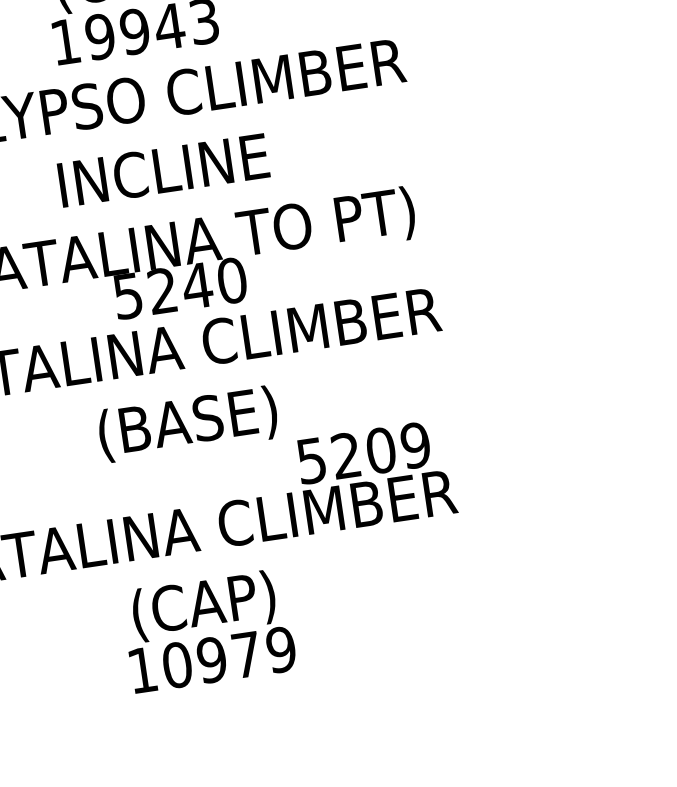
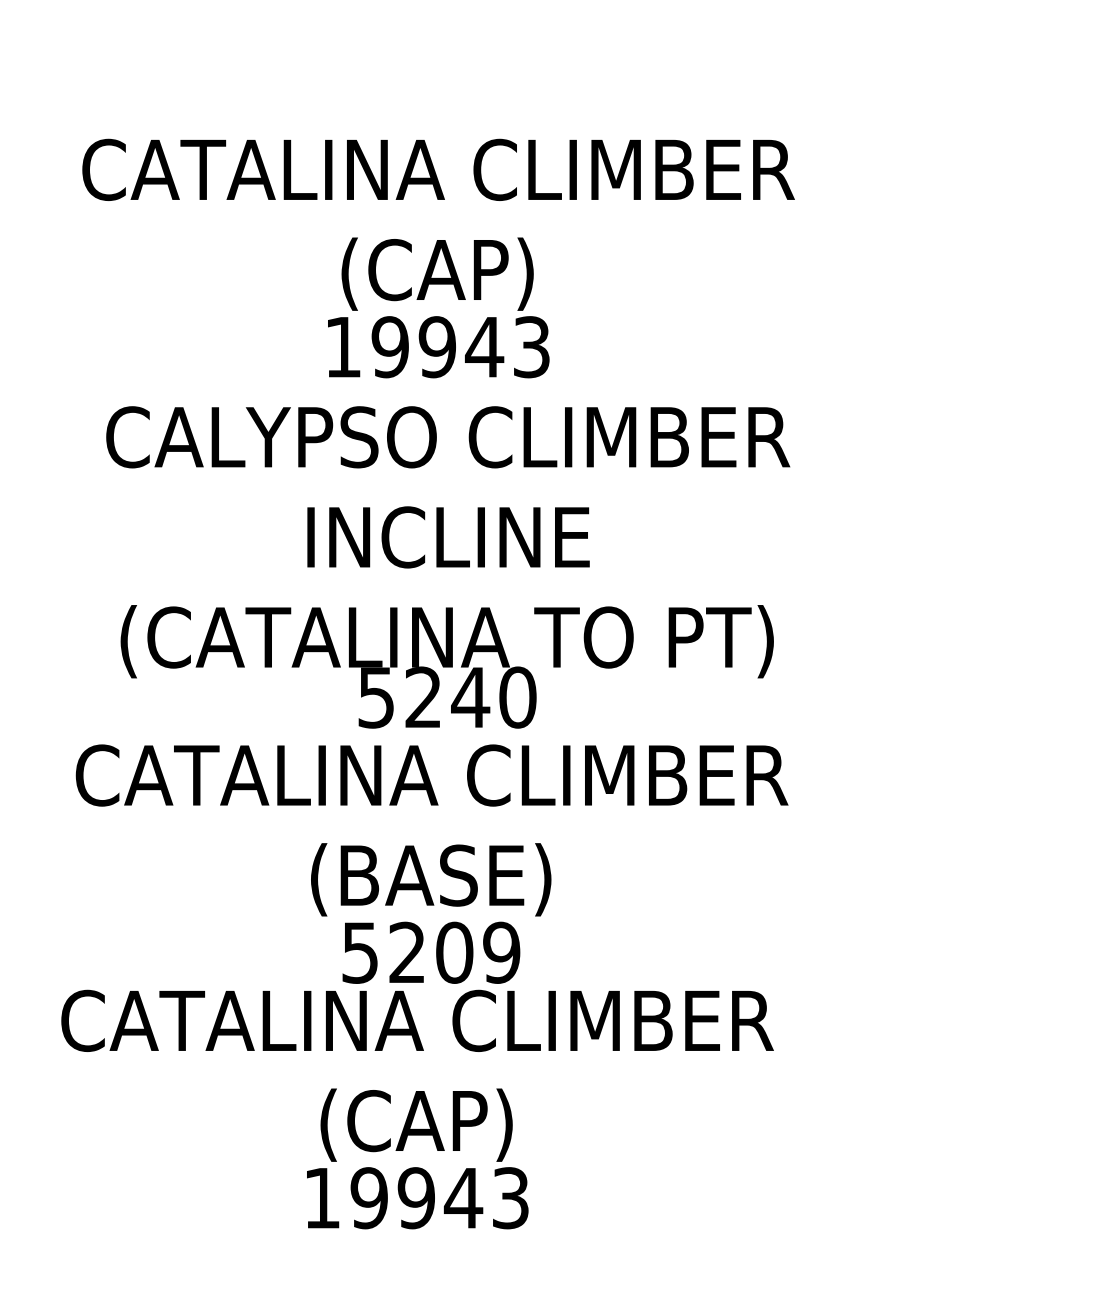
text: (364, 452) -> (431, 952), moved
text: (228, 657) -> (439, 1198), 10979 -> 19943

